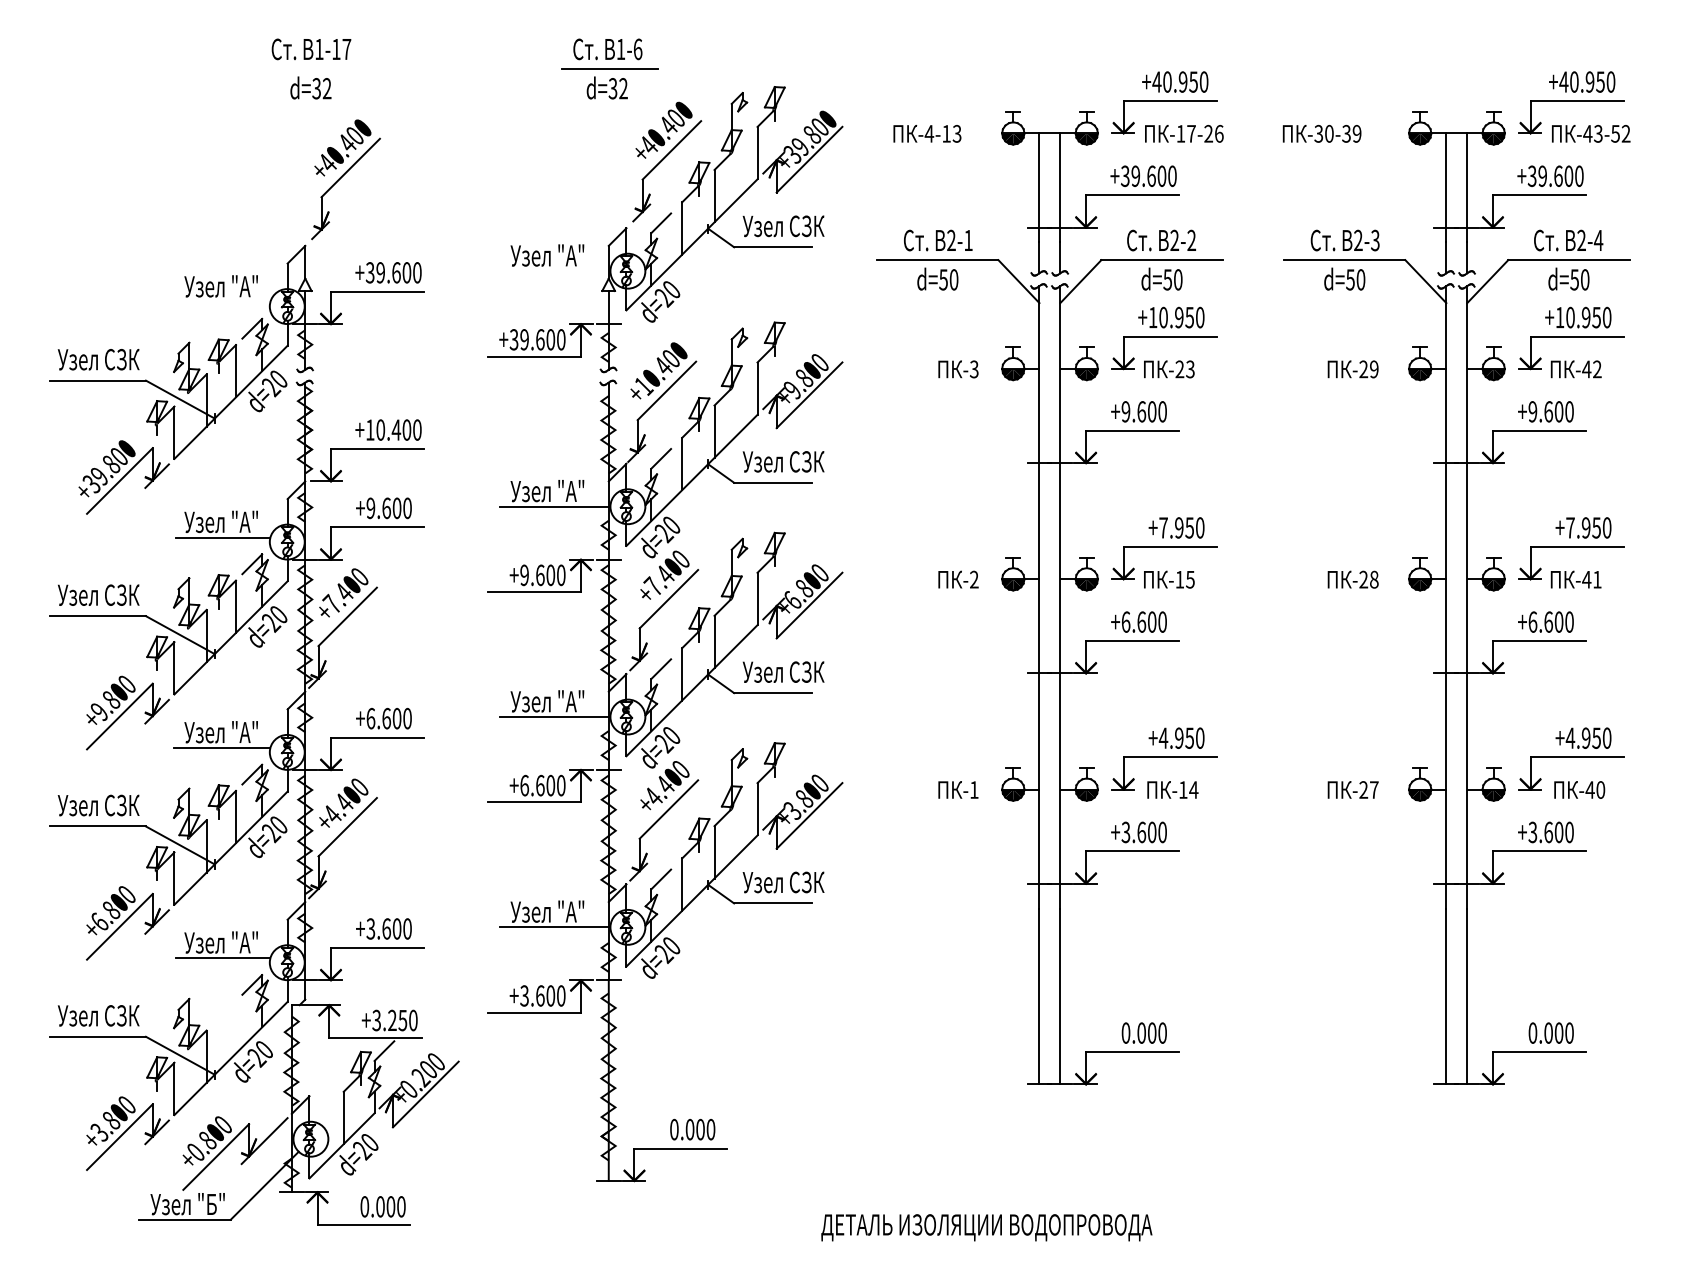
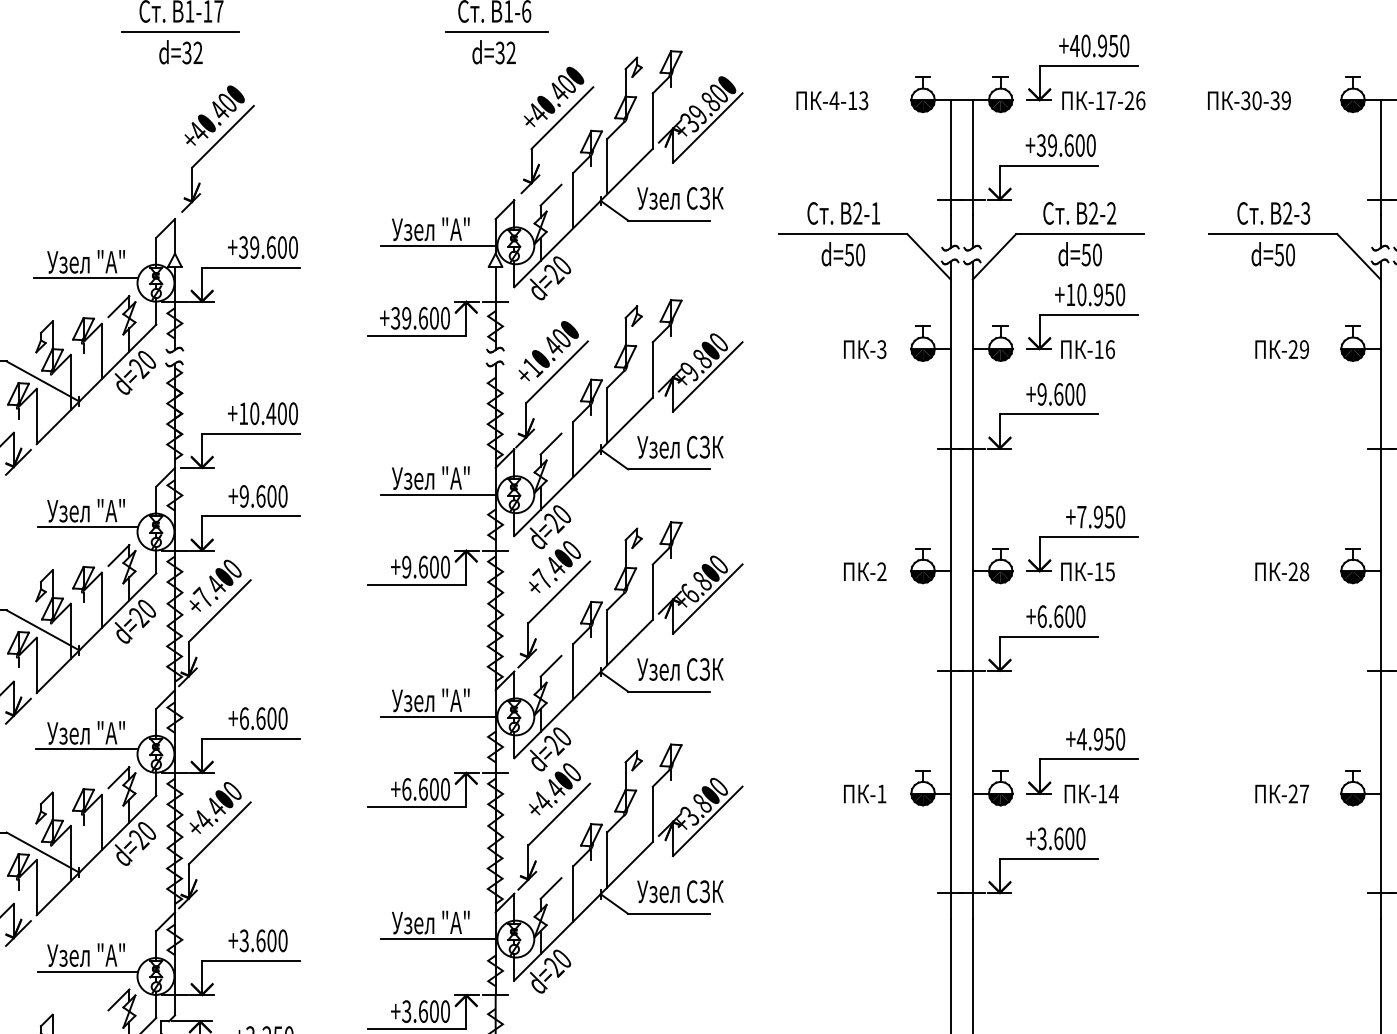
line: (310, 68) -> (180, 31), added
line: (555, 271) -> (439, 246), added
line: (221, 302) -> (86, 278), added
text: (1184, 369) -> (1103, 349), -23 -> -16

